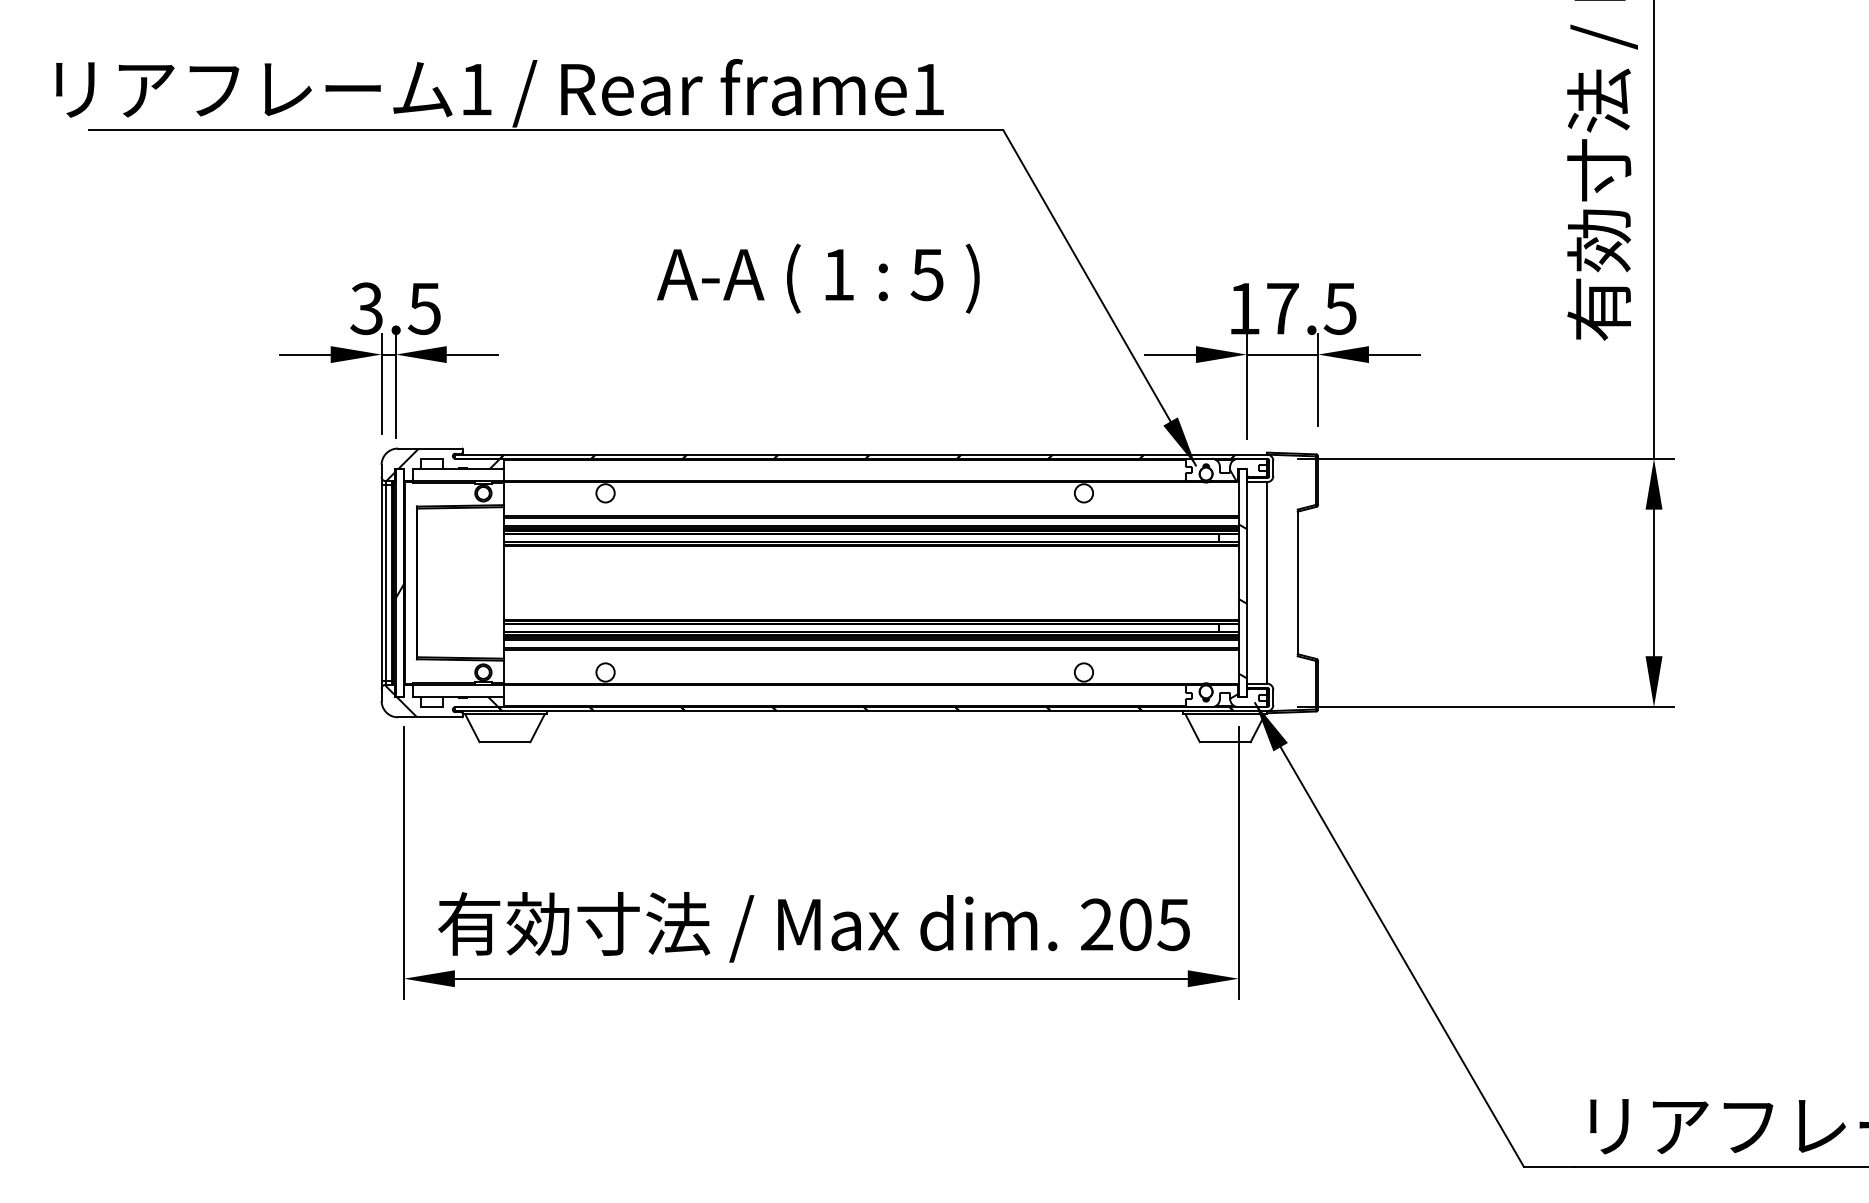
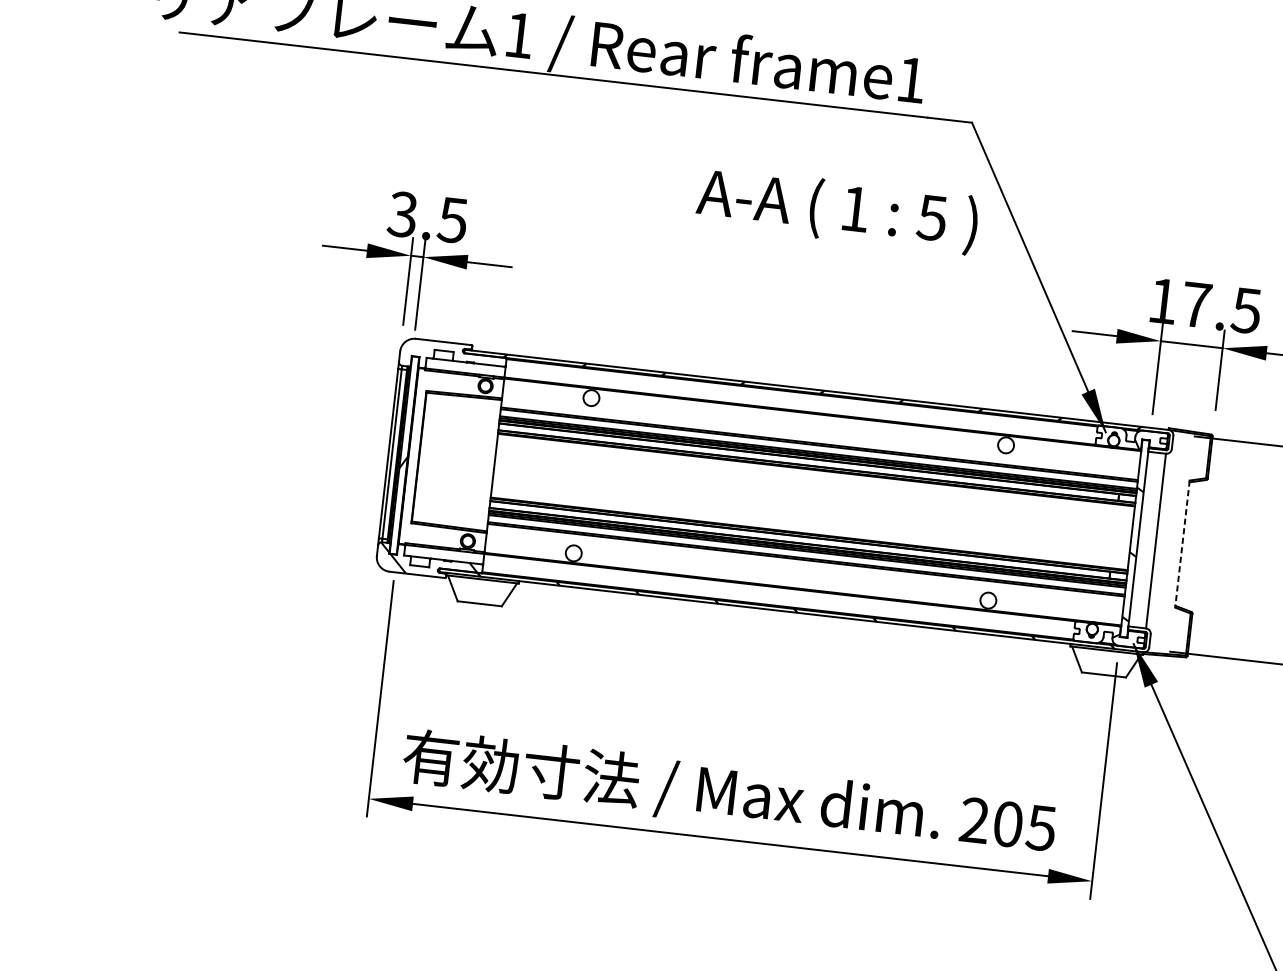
text: (818, 278) -> (837, 210), moved
hatch: (443, 464) -> (453, 357), removed
line: (1297, 583) -> (1182, 544), solid -> dashed

